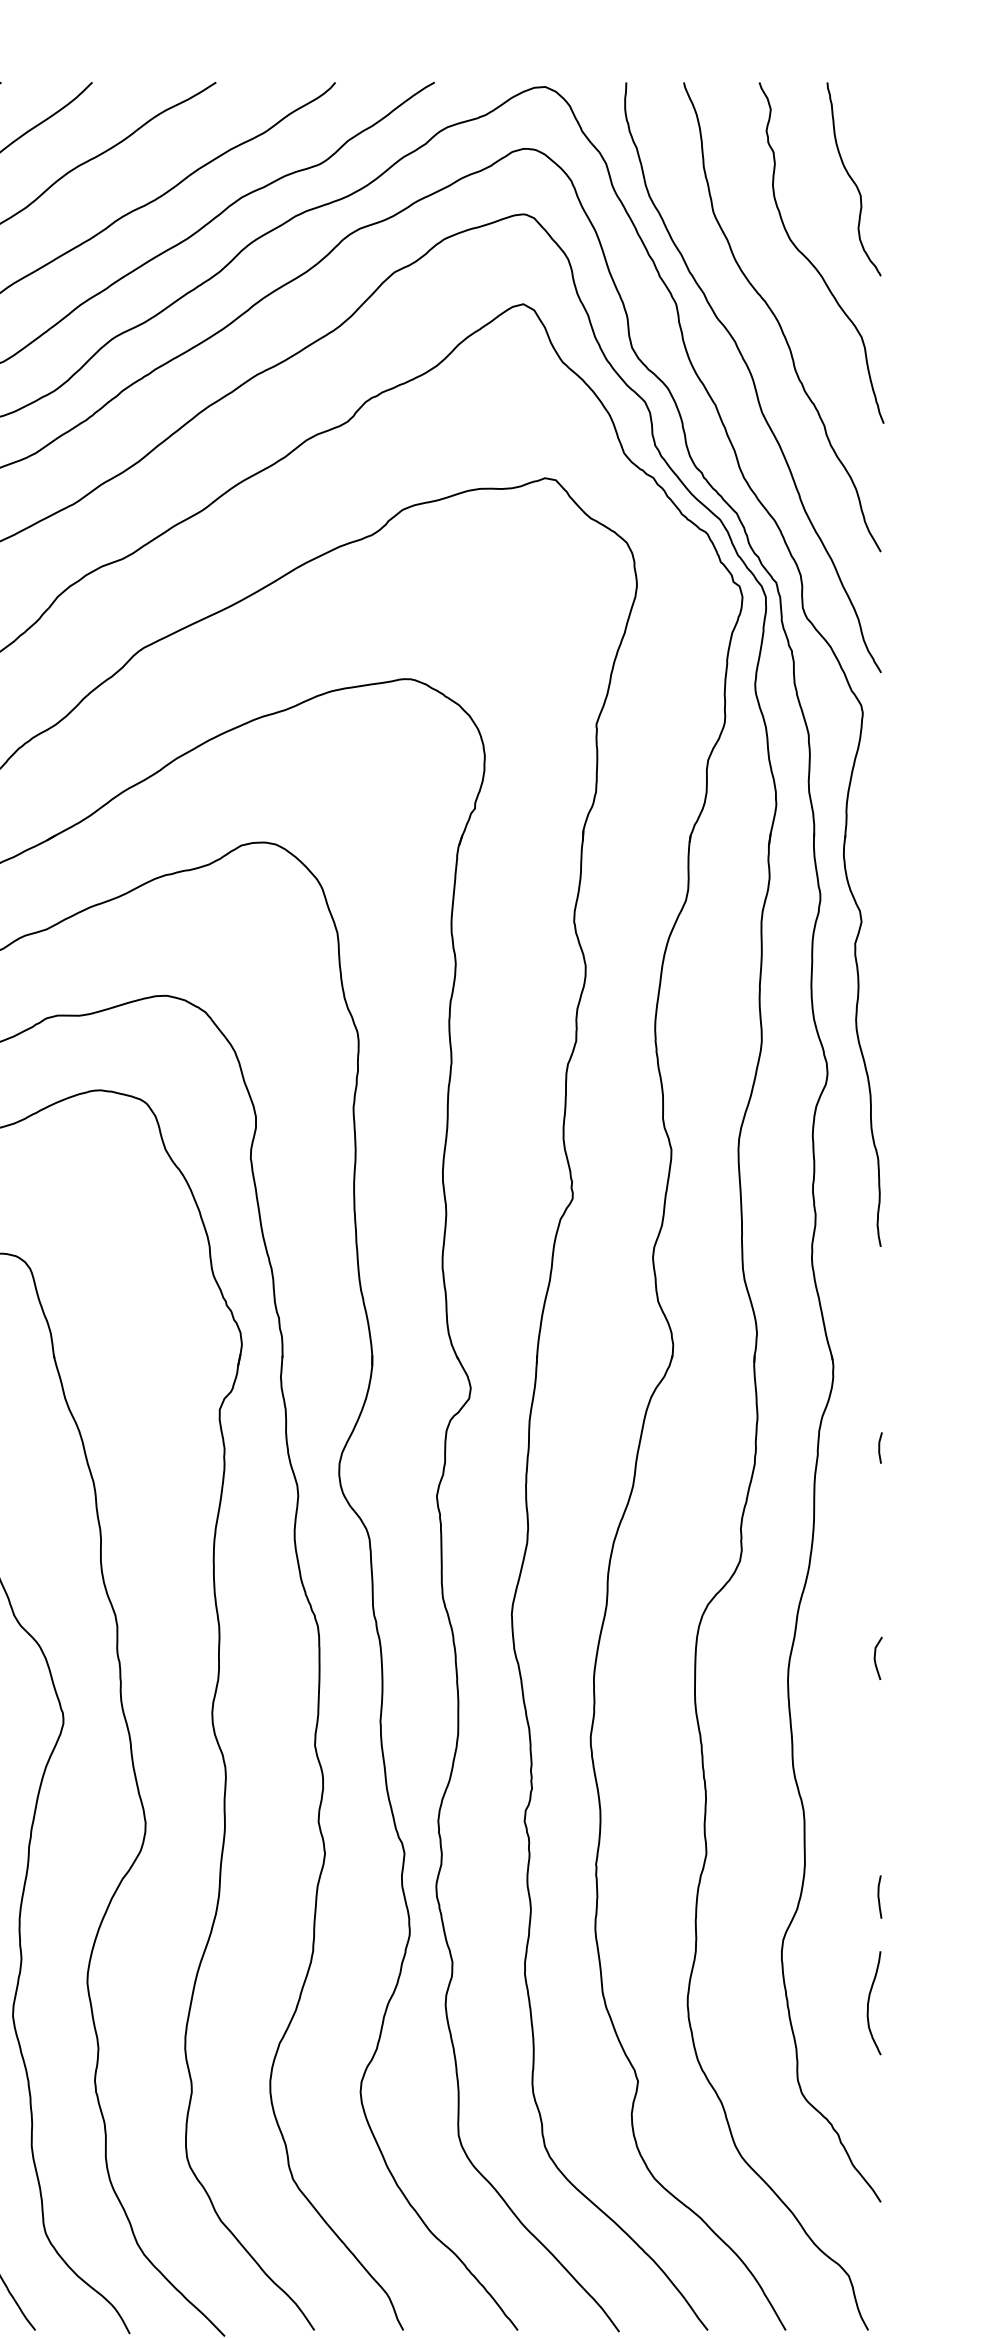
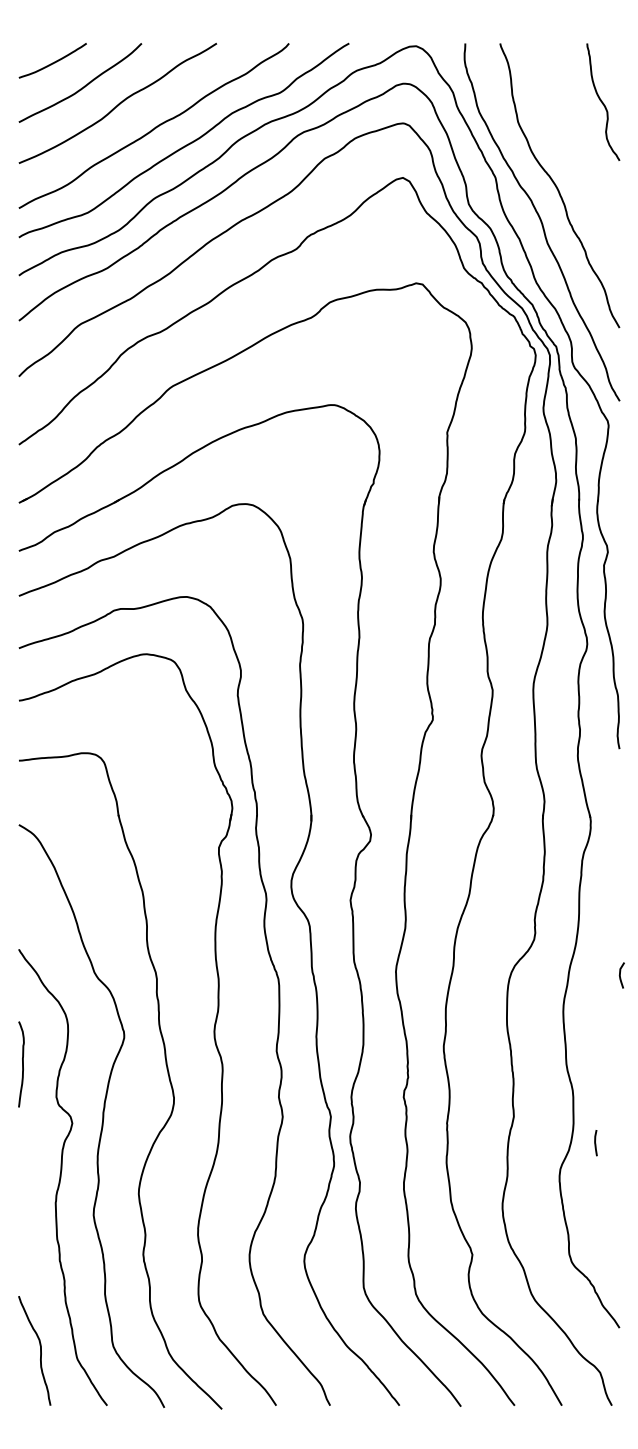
curve: (811, 260) -> (577, 151), removed
line: (879, 1447) -> (618, 870), removed
curve: (875, 1658) -> (620, 975), moved
curve: (879, 1897) -> (595, 1143), moved
curve: (870, 2000) -> (613, 1205), removed

